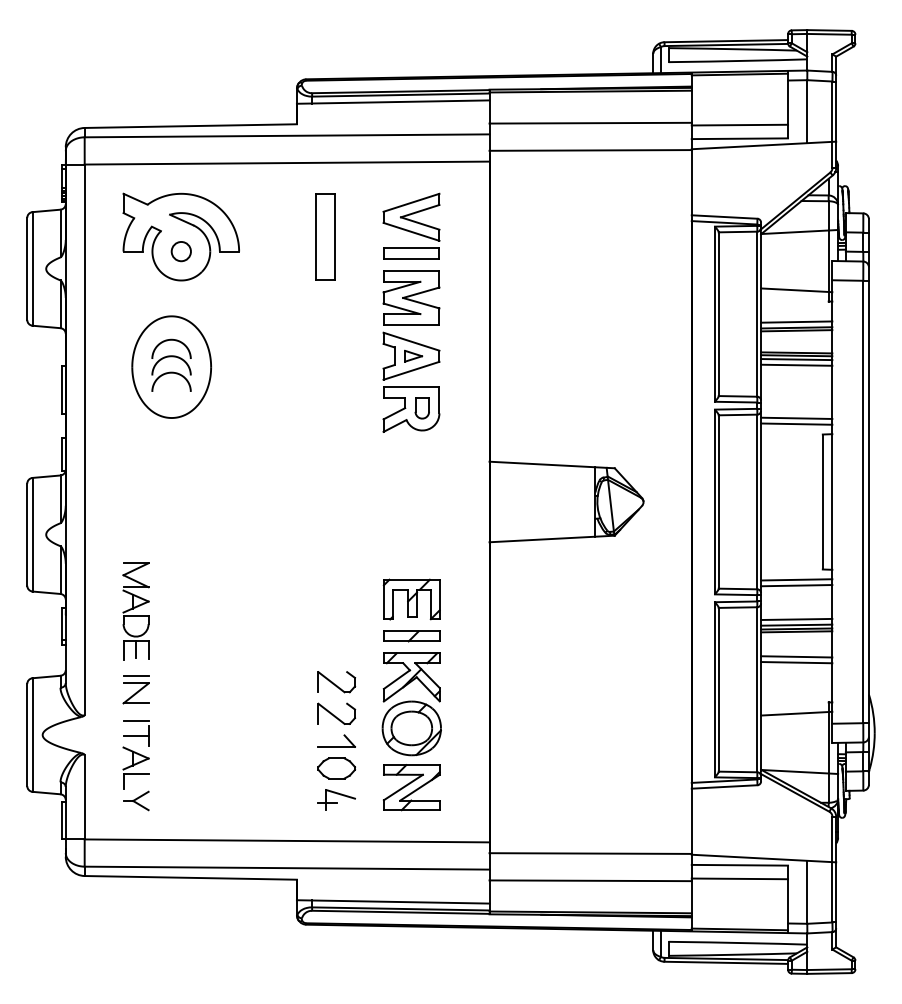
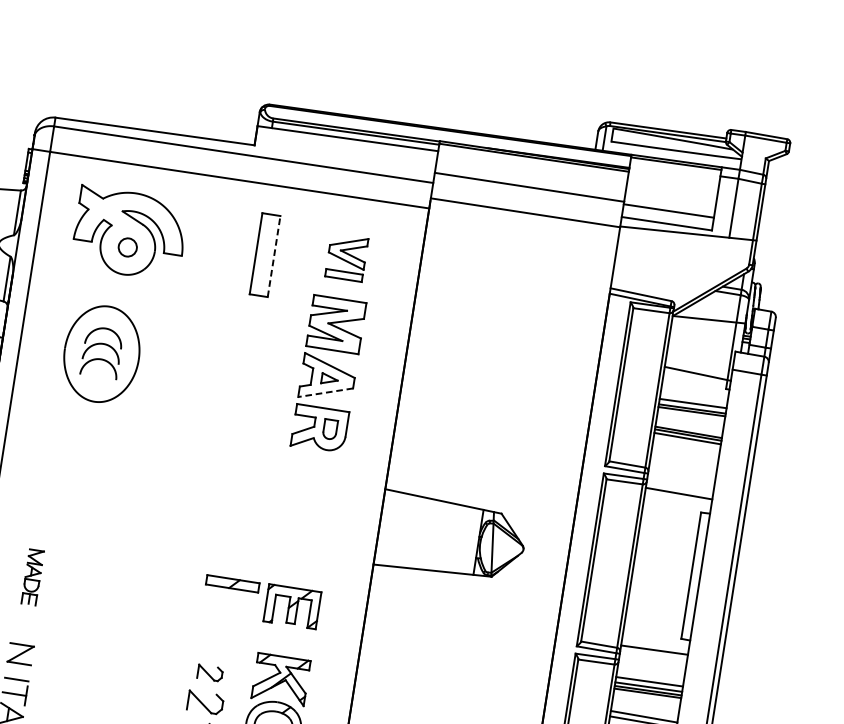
part: (411, 225) -> (346, 256), size x0.7
line: (335, 236) -> (274, 255), solid -> dashed
line: (796, 364) -> (686, 443), removed
line: (411, 370) -> (325, 392), solid -> dashed
line: (796, 423) -> (678, 498), removed
line: (796, 579) -> (655, 644), removed
part: (135, 611) -> (32, 577), size x0.6
part: (411, 636) -> (232, 583), moved
line: (135, 676) -> (22, 638), removed
part: (336, 682) -> (209, 673), size x0.7

